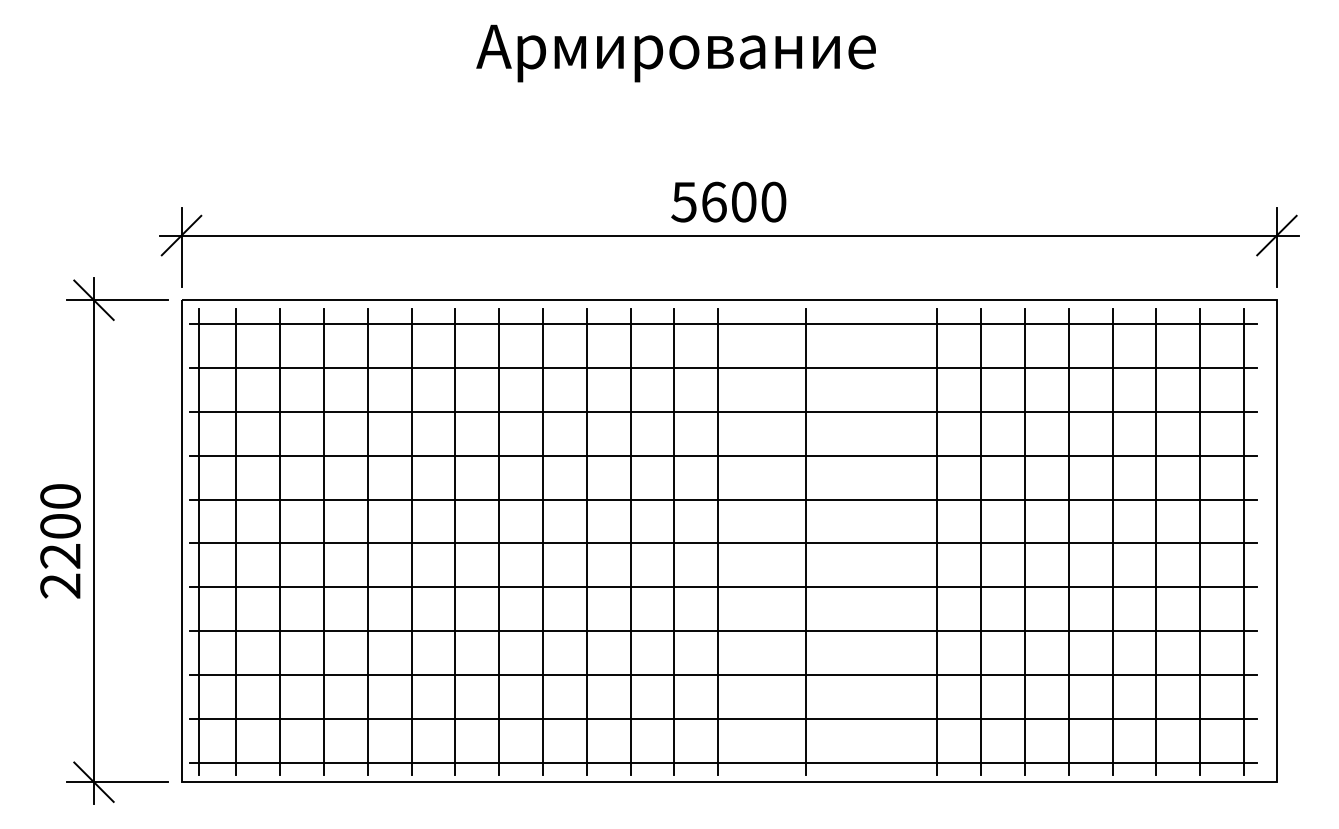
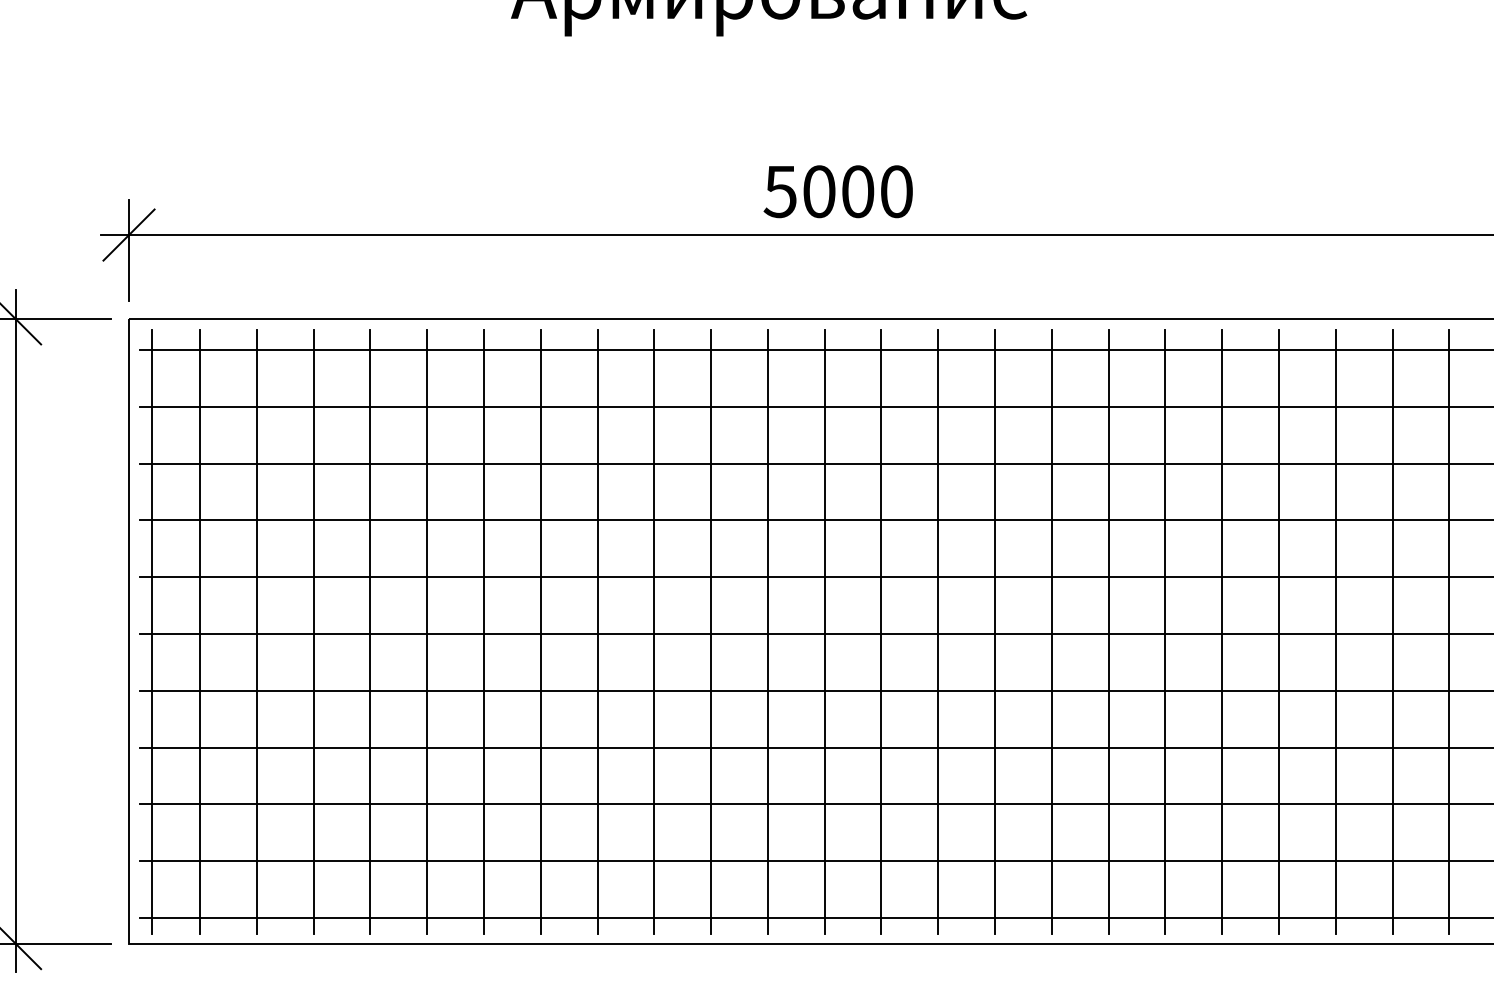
text: (714, 201) -> (819, 190), 5600 -> 5000
line: (762, 541) -> (882, 631), added
line: (849, 541) -> (994, 631), added
line: (893, 541) -> (1051, 631), added

